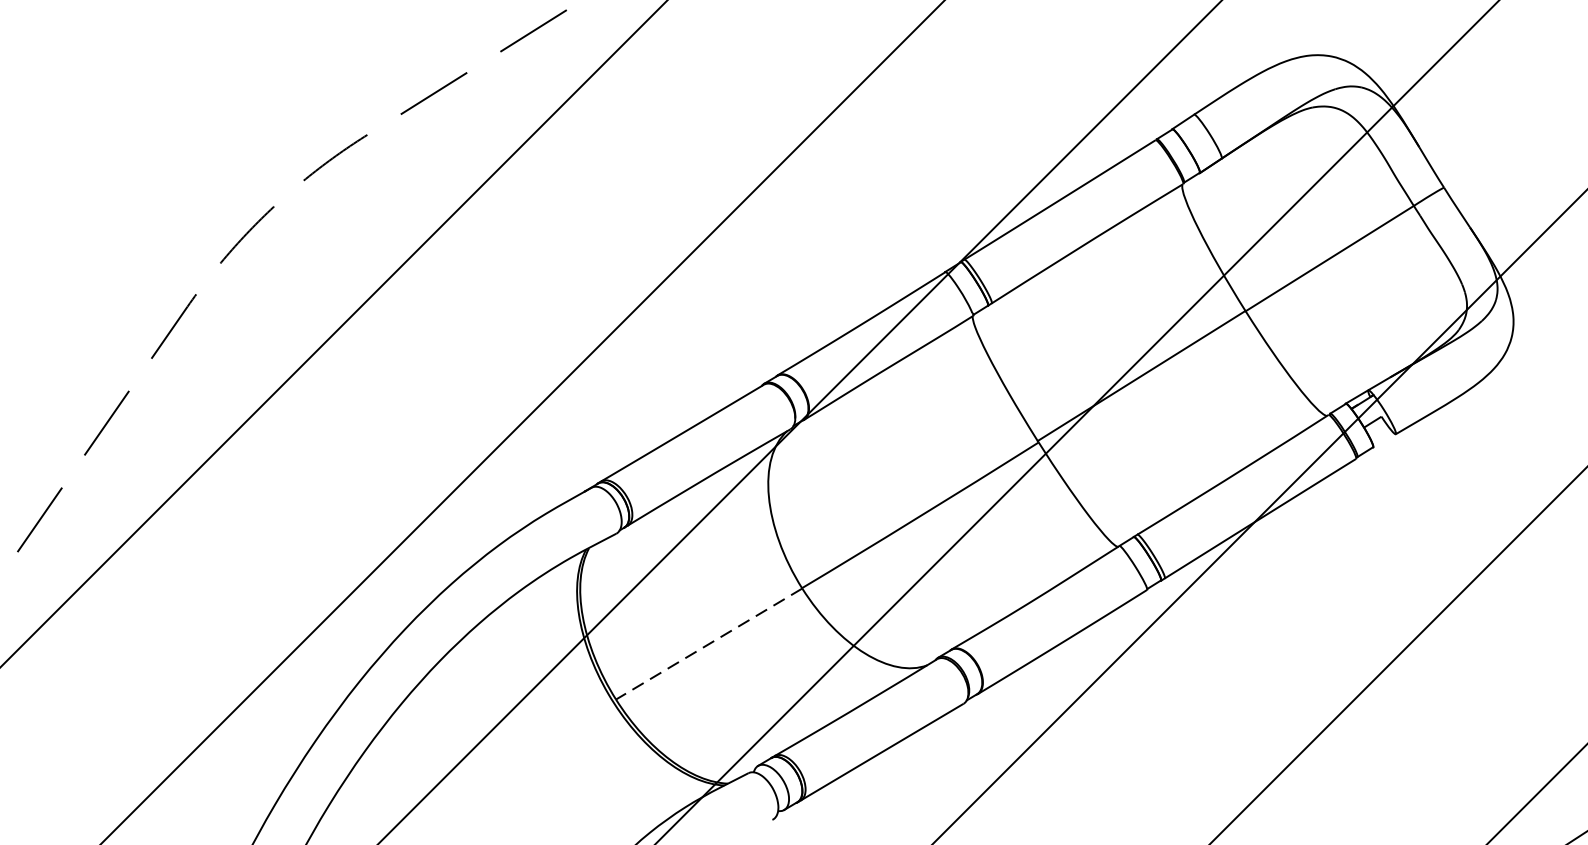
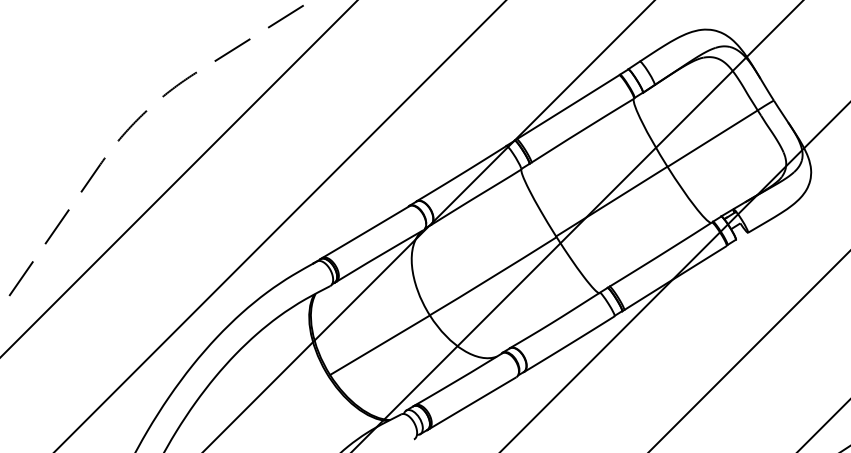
line: (708, 644) -> (379, 345), dashed -> solid

